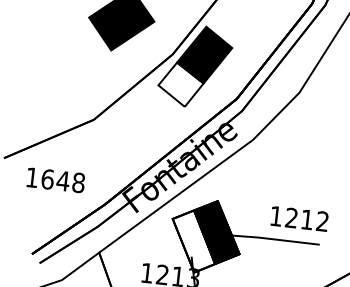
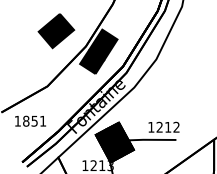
fill: (181, 85) -> (92, 62), added
text: (63, 179) -> (34, 120), 1648 -> 1851
fill: (193, 240) -> (108, 145), added

